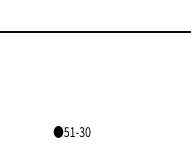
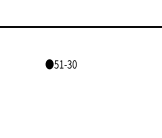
text: (71, 131) -> (60, 63), moved

